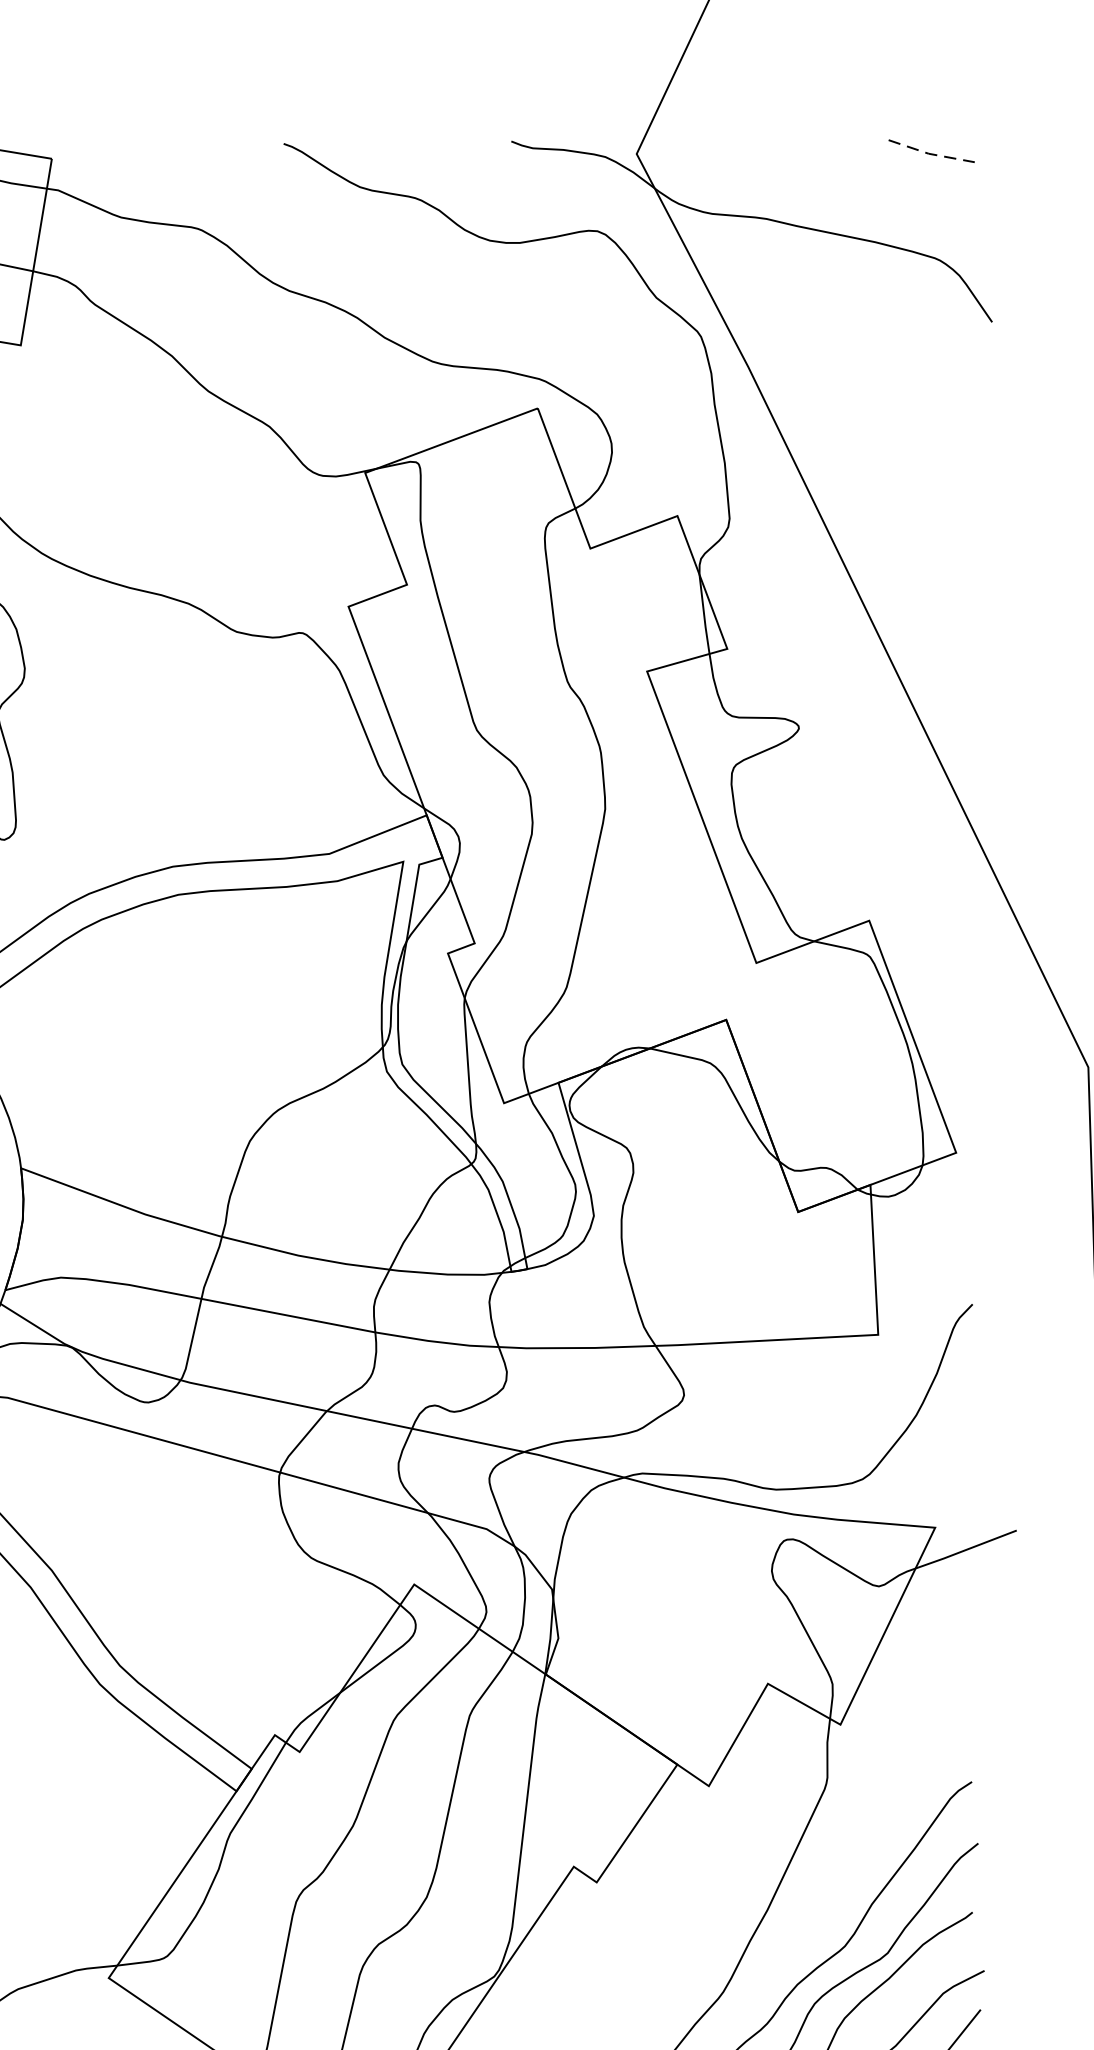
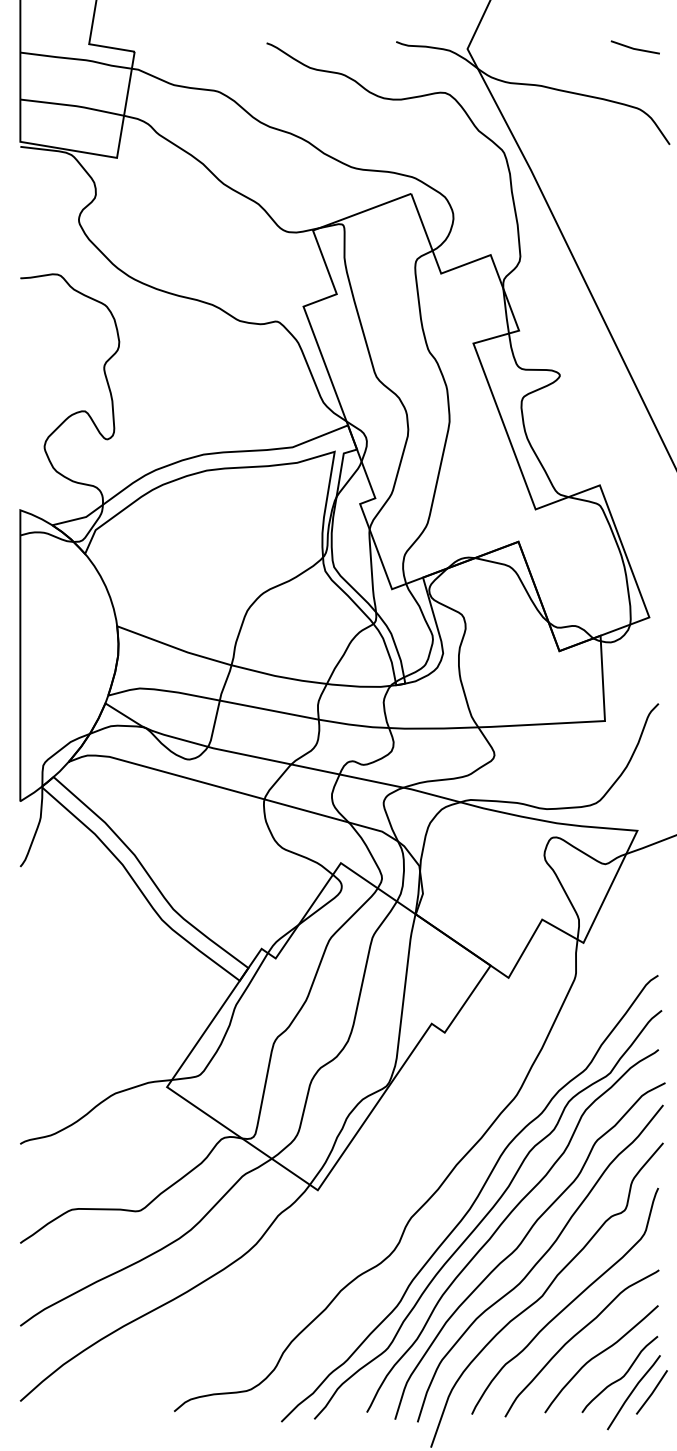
line: (930, 154) -> (634, 49), dashed -> solid

